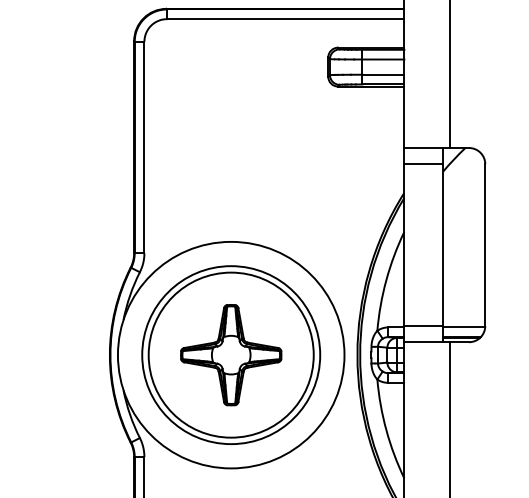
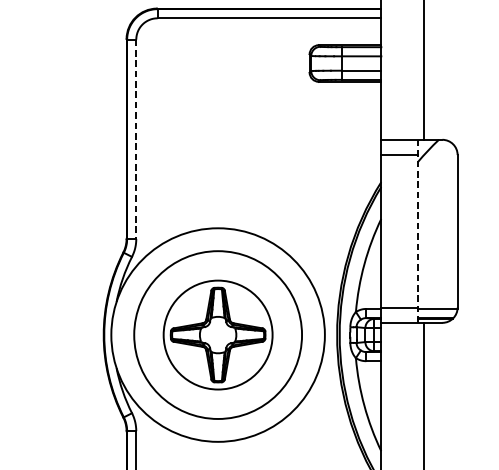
line: (144, 147) -> (136, 139), solid -> dashed
line: (443, 245) -> (418, 231), solid -> dashed
circle: (230, 354) -> (217, 334), size x0.7

